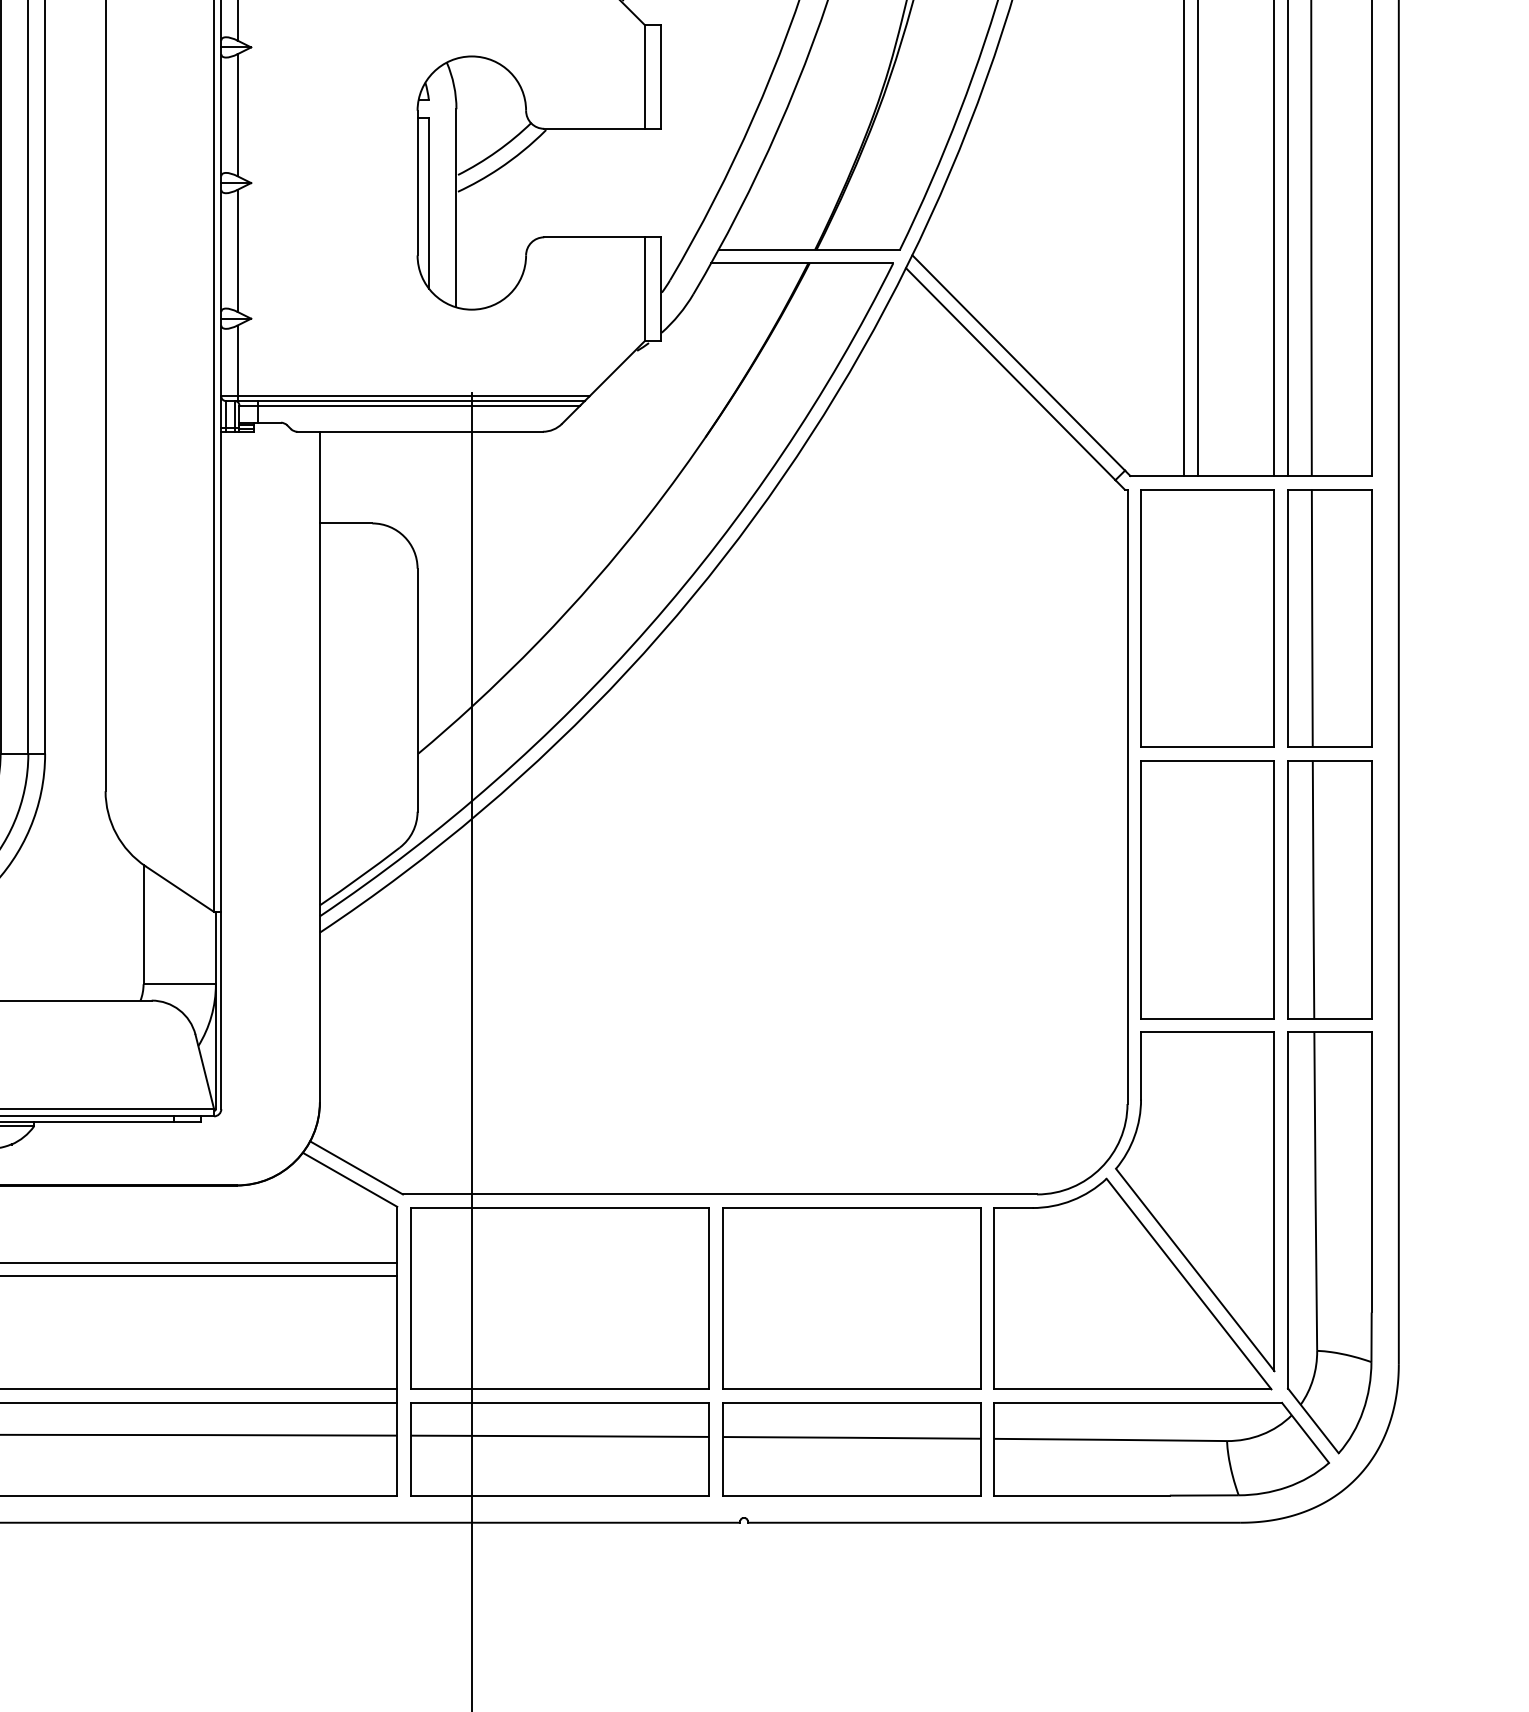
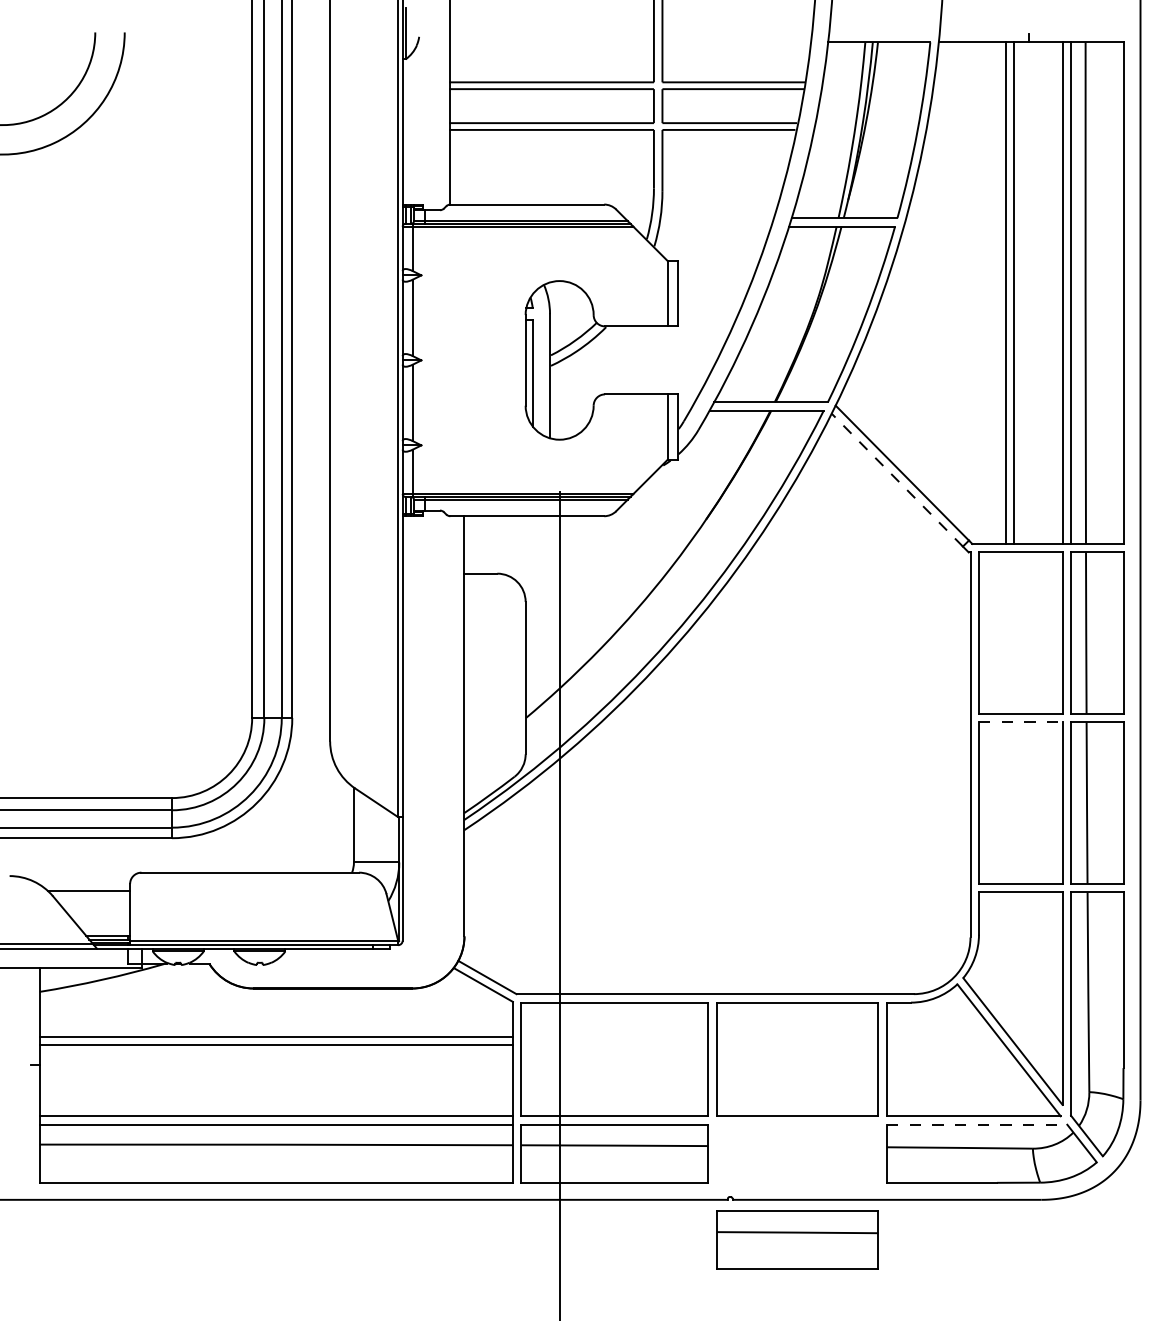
line: (1009, 373) -> (896, 479), solid -> dashed
line: (1207, 760) -> (1020, 722), solid -> dashed
line: (1138, 1402) -> (977, 1124), solid -> dashed
part: (851, 1448) -> (797, 1239), moved

